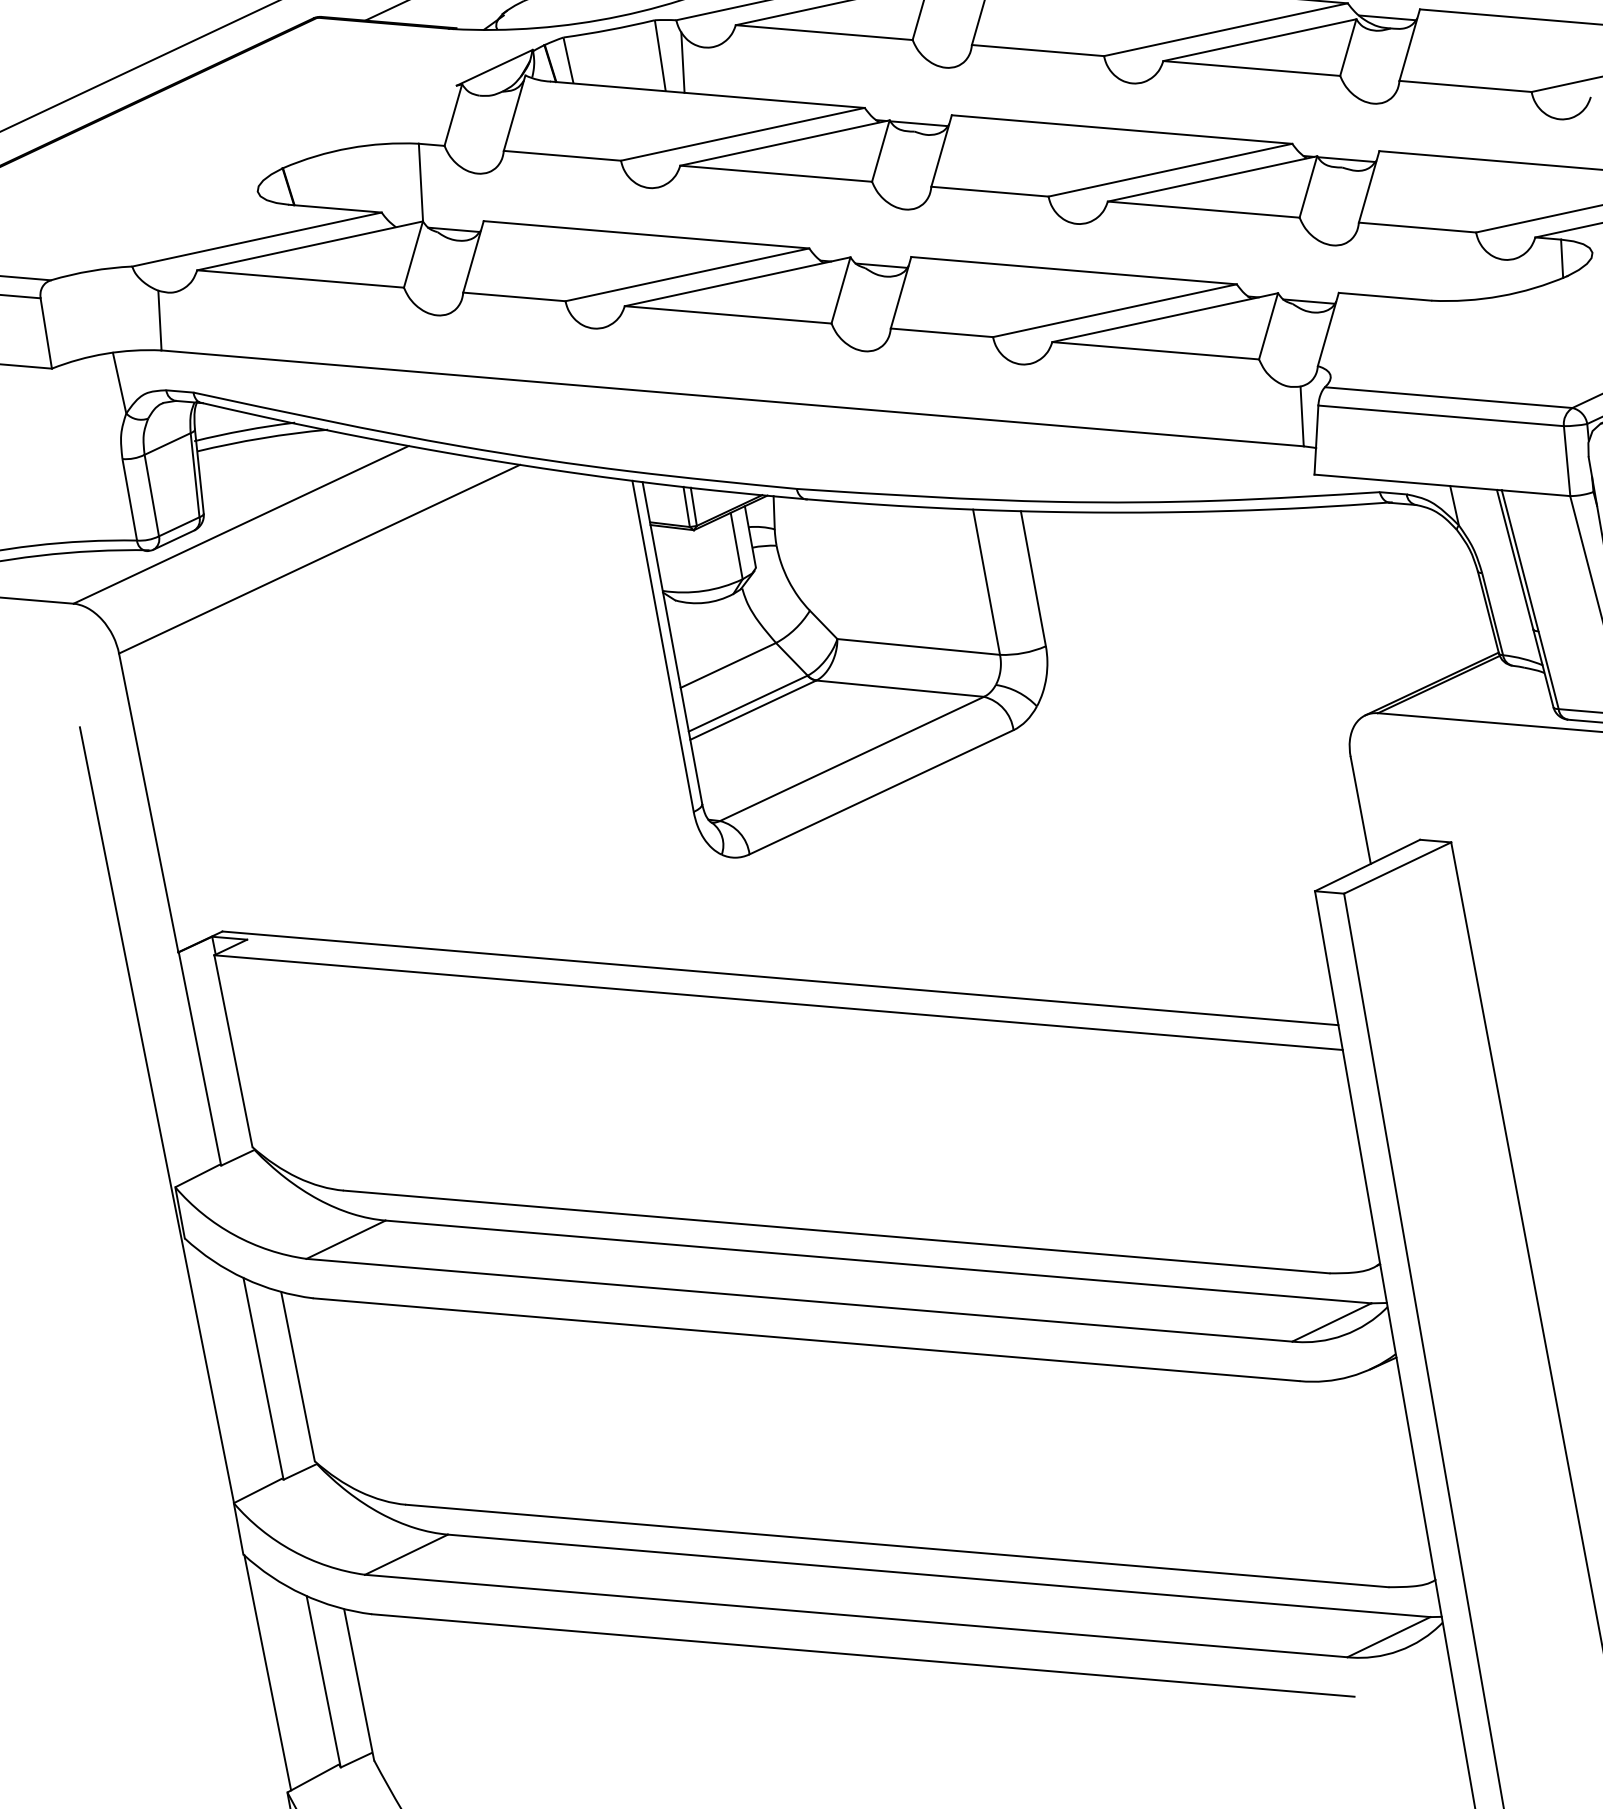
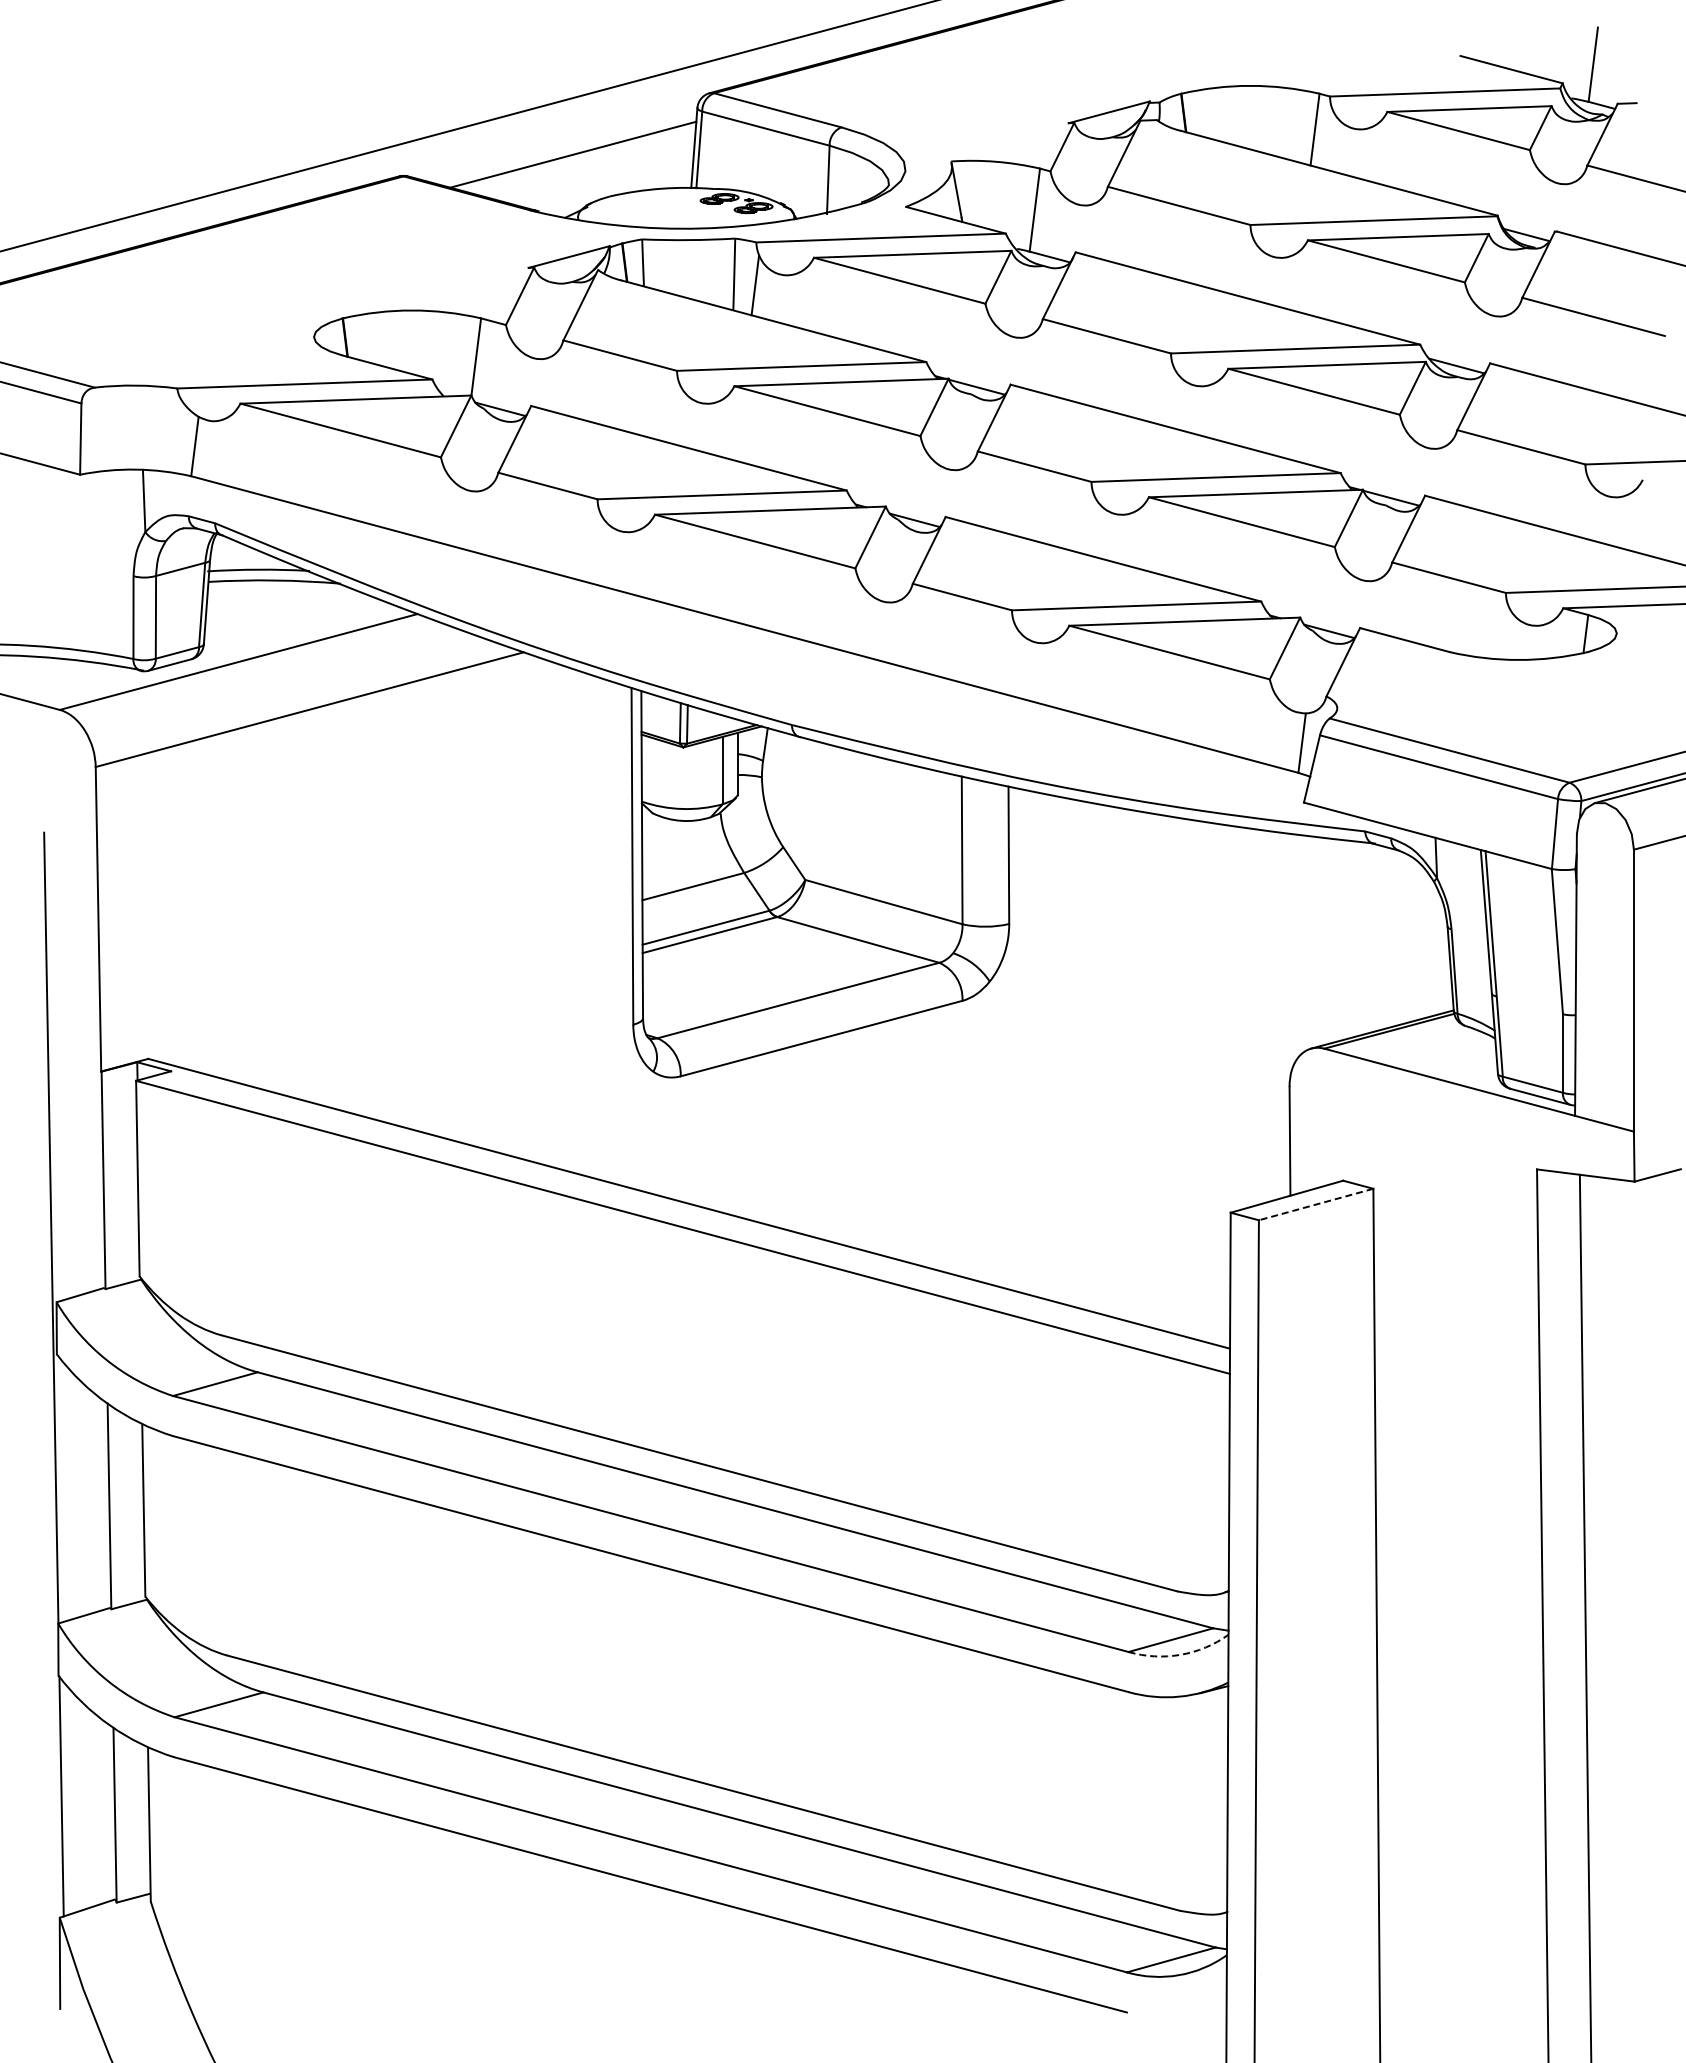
line: (1397, 868) -> (1315, 1204), solid -> dashed
arc: (1343, 1334) -> (1180, 1654), solid -> dashed

